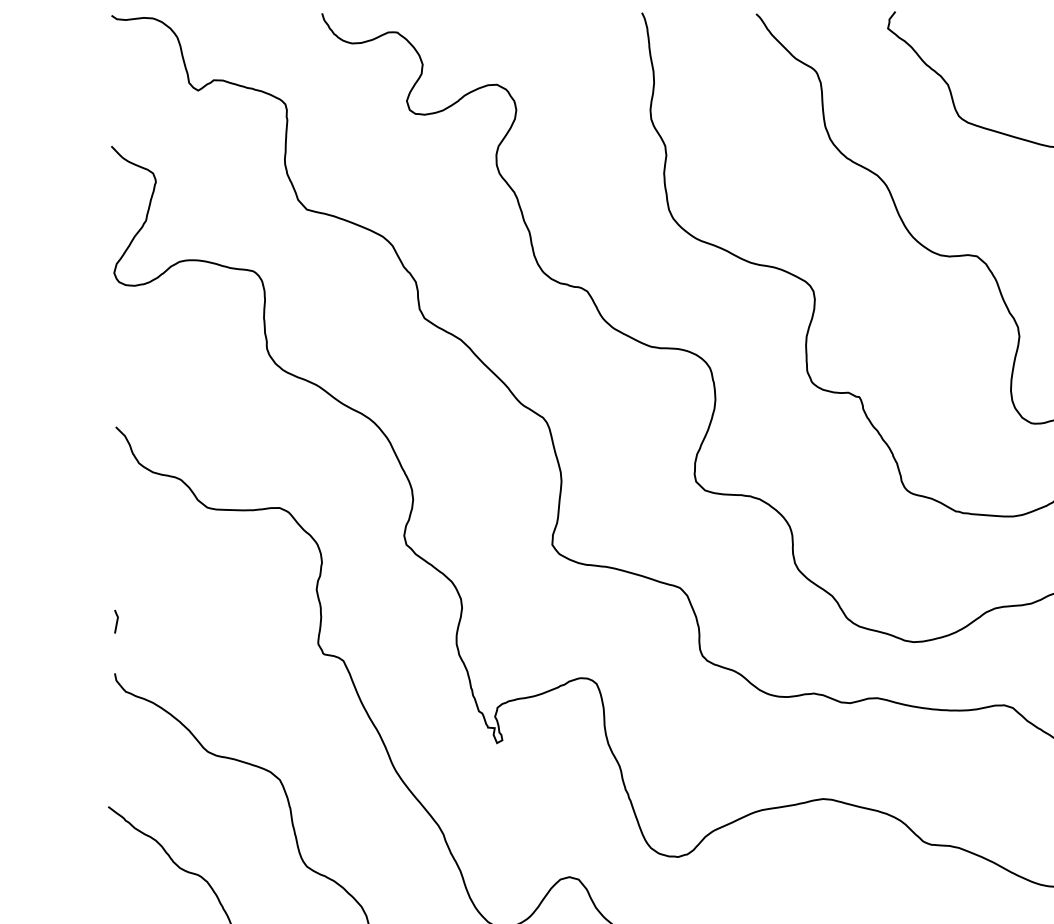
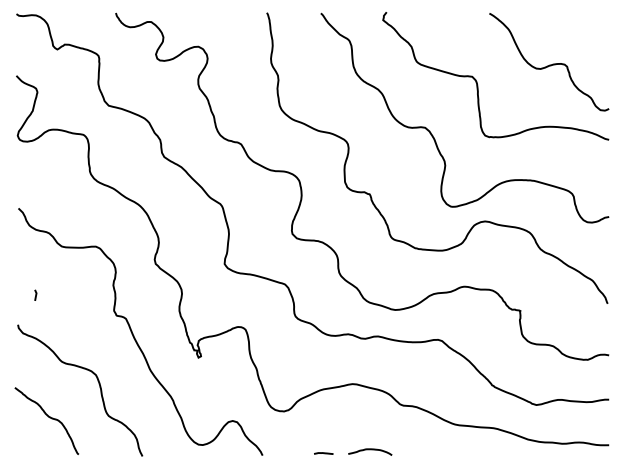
line: (115, 619) -> (35, 294), moved

